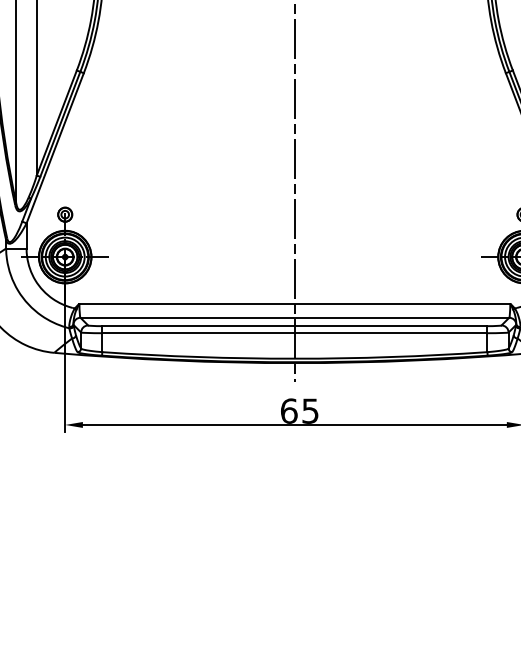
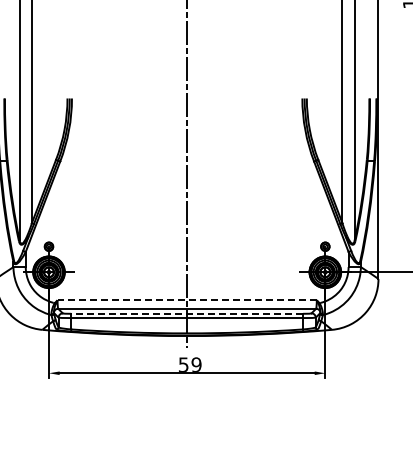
line: (295, 304) -> (187, 300), solid -> dashed
line: (295, 325) -> (187, 313), solid -> dashed
text: (298, 410) -> (189, 364), 65 -> 59

